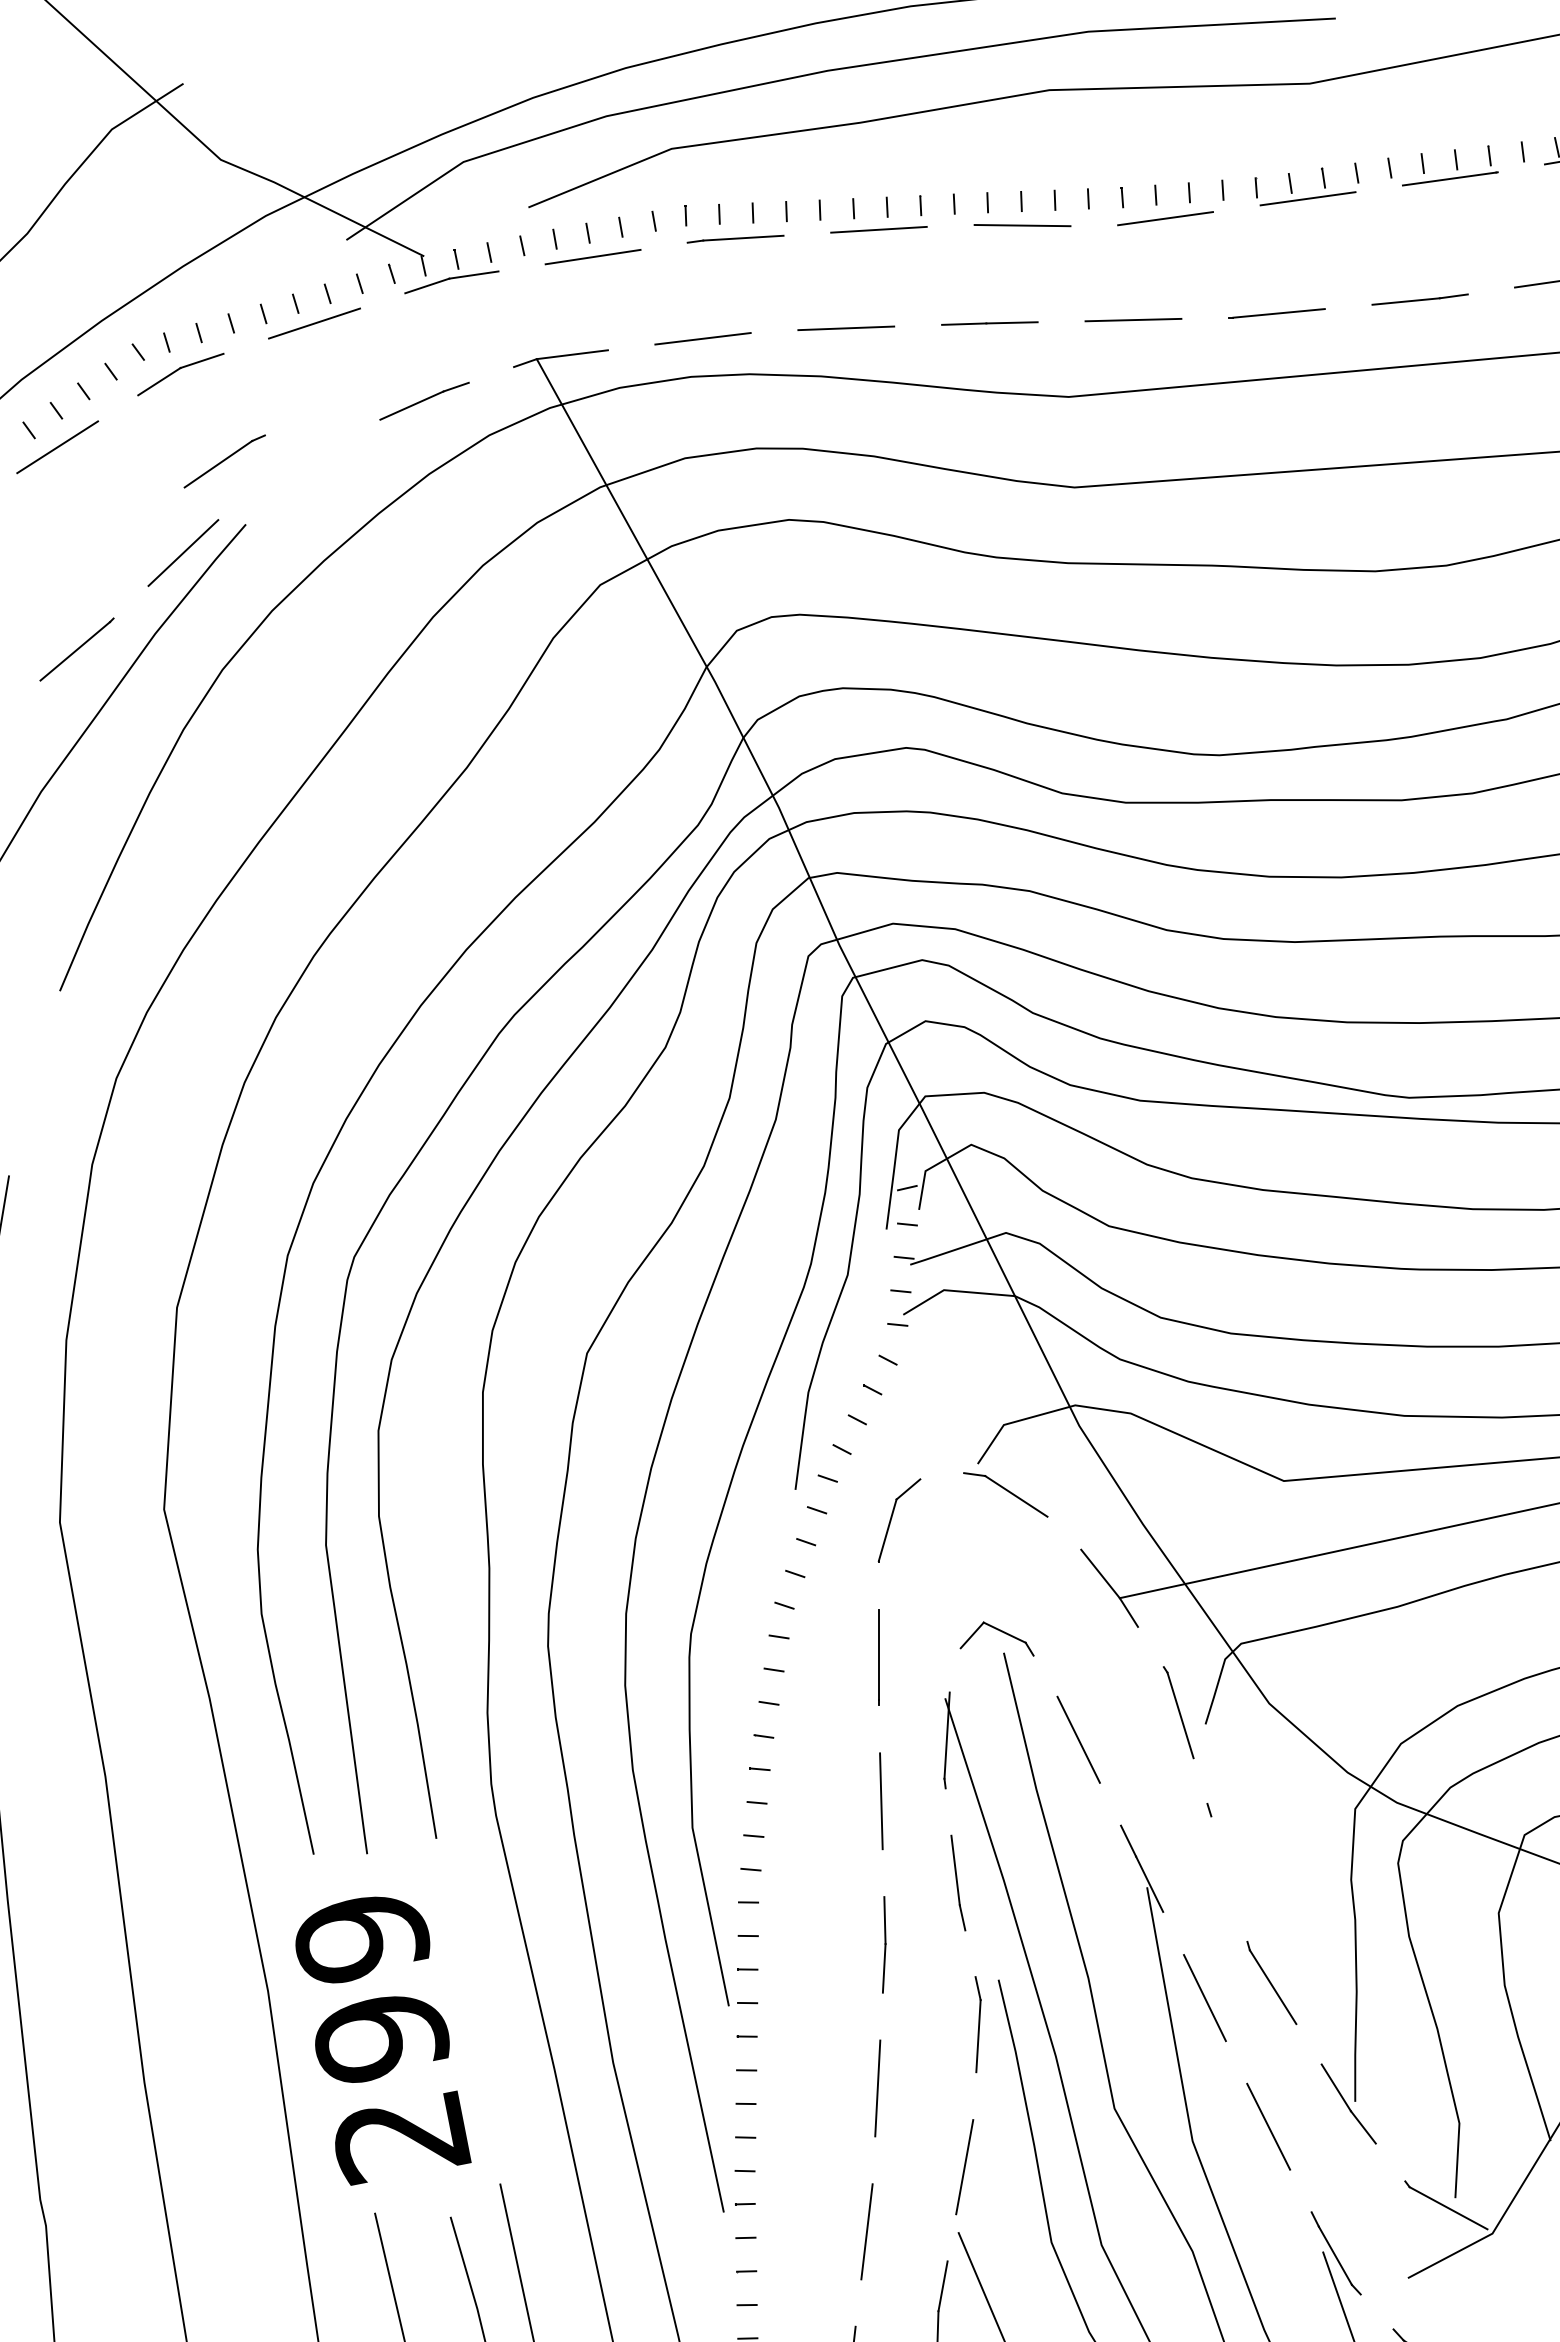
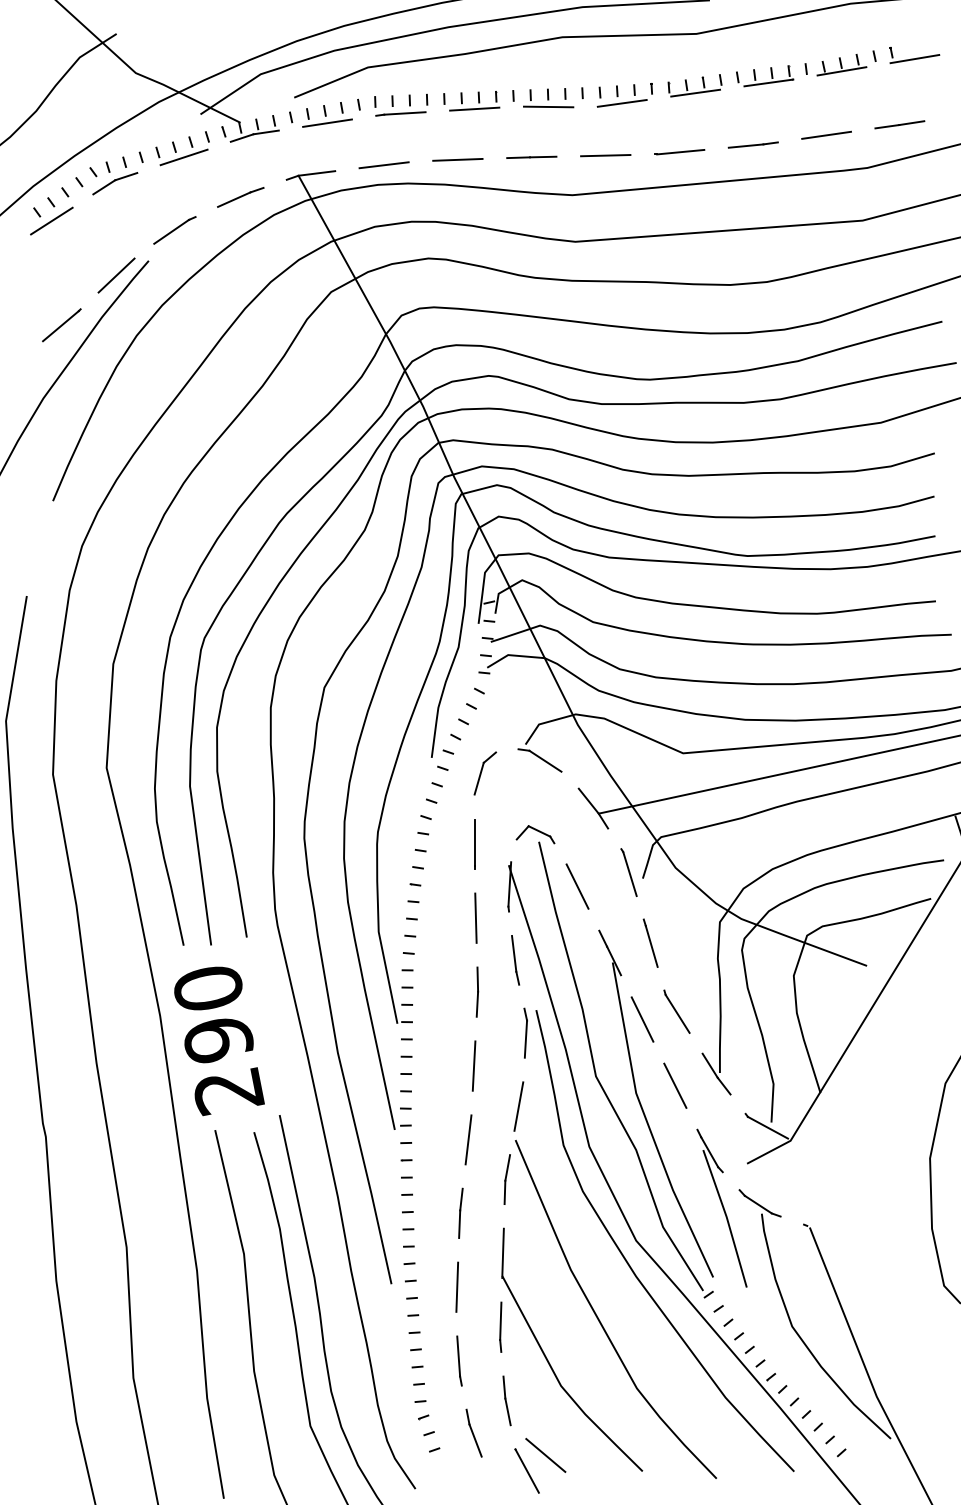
part: (223, 461) -> (174, 230), moved
line: (1222, 1856) -> (651, 946), added
text: (361, 1937) -> (208, 988), 299 -> 290

